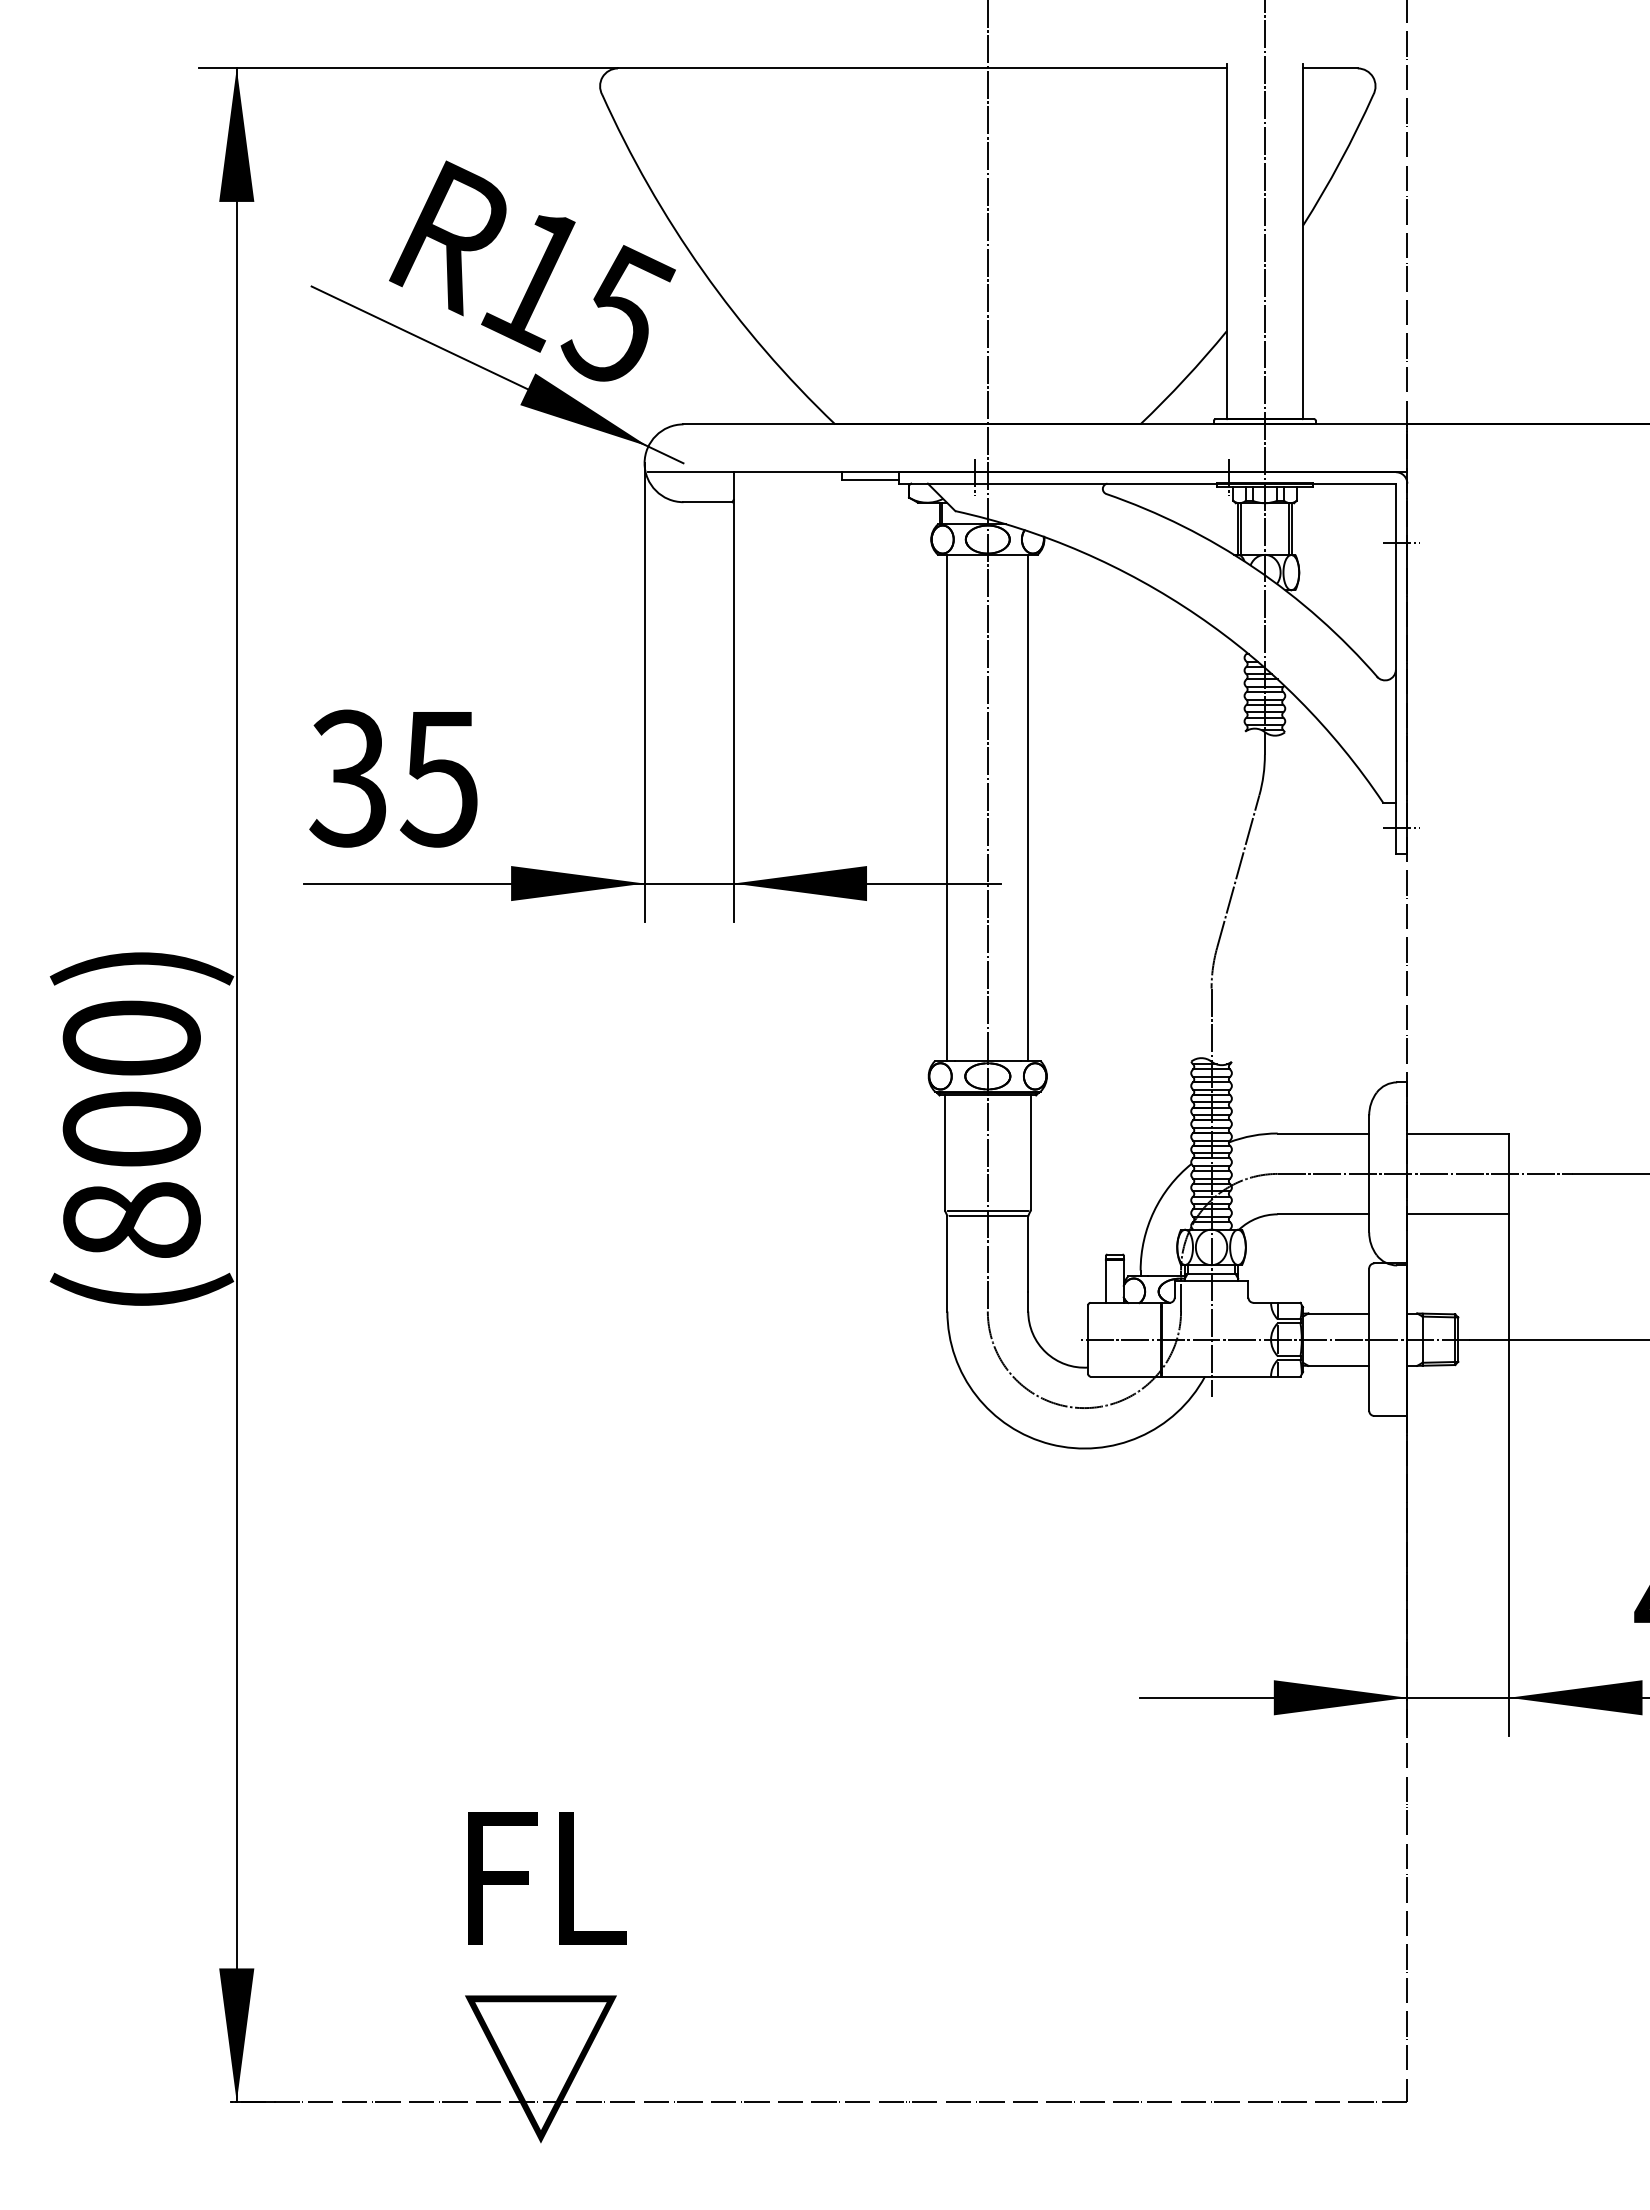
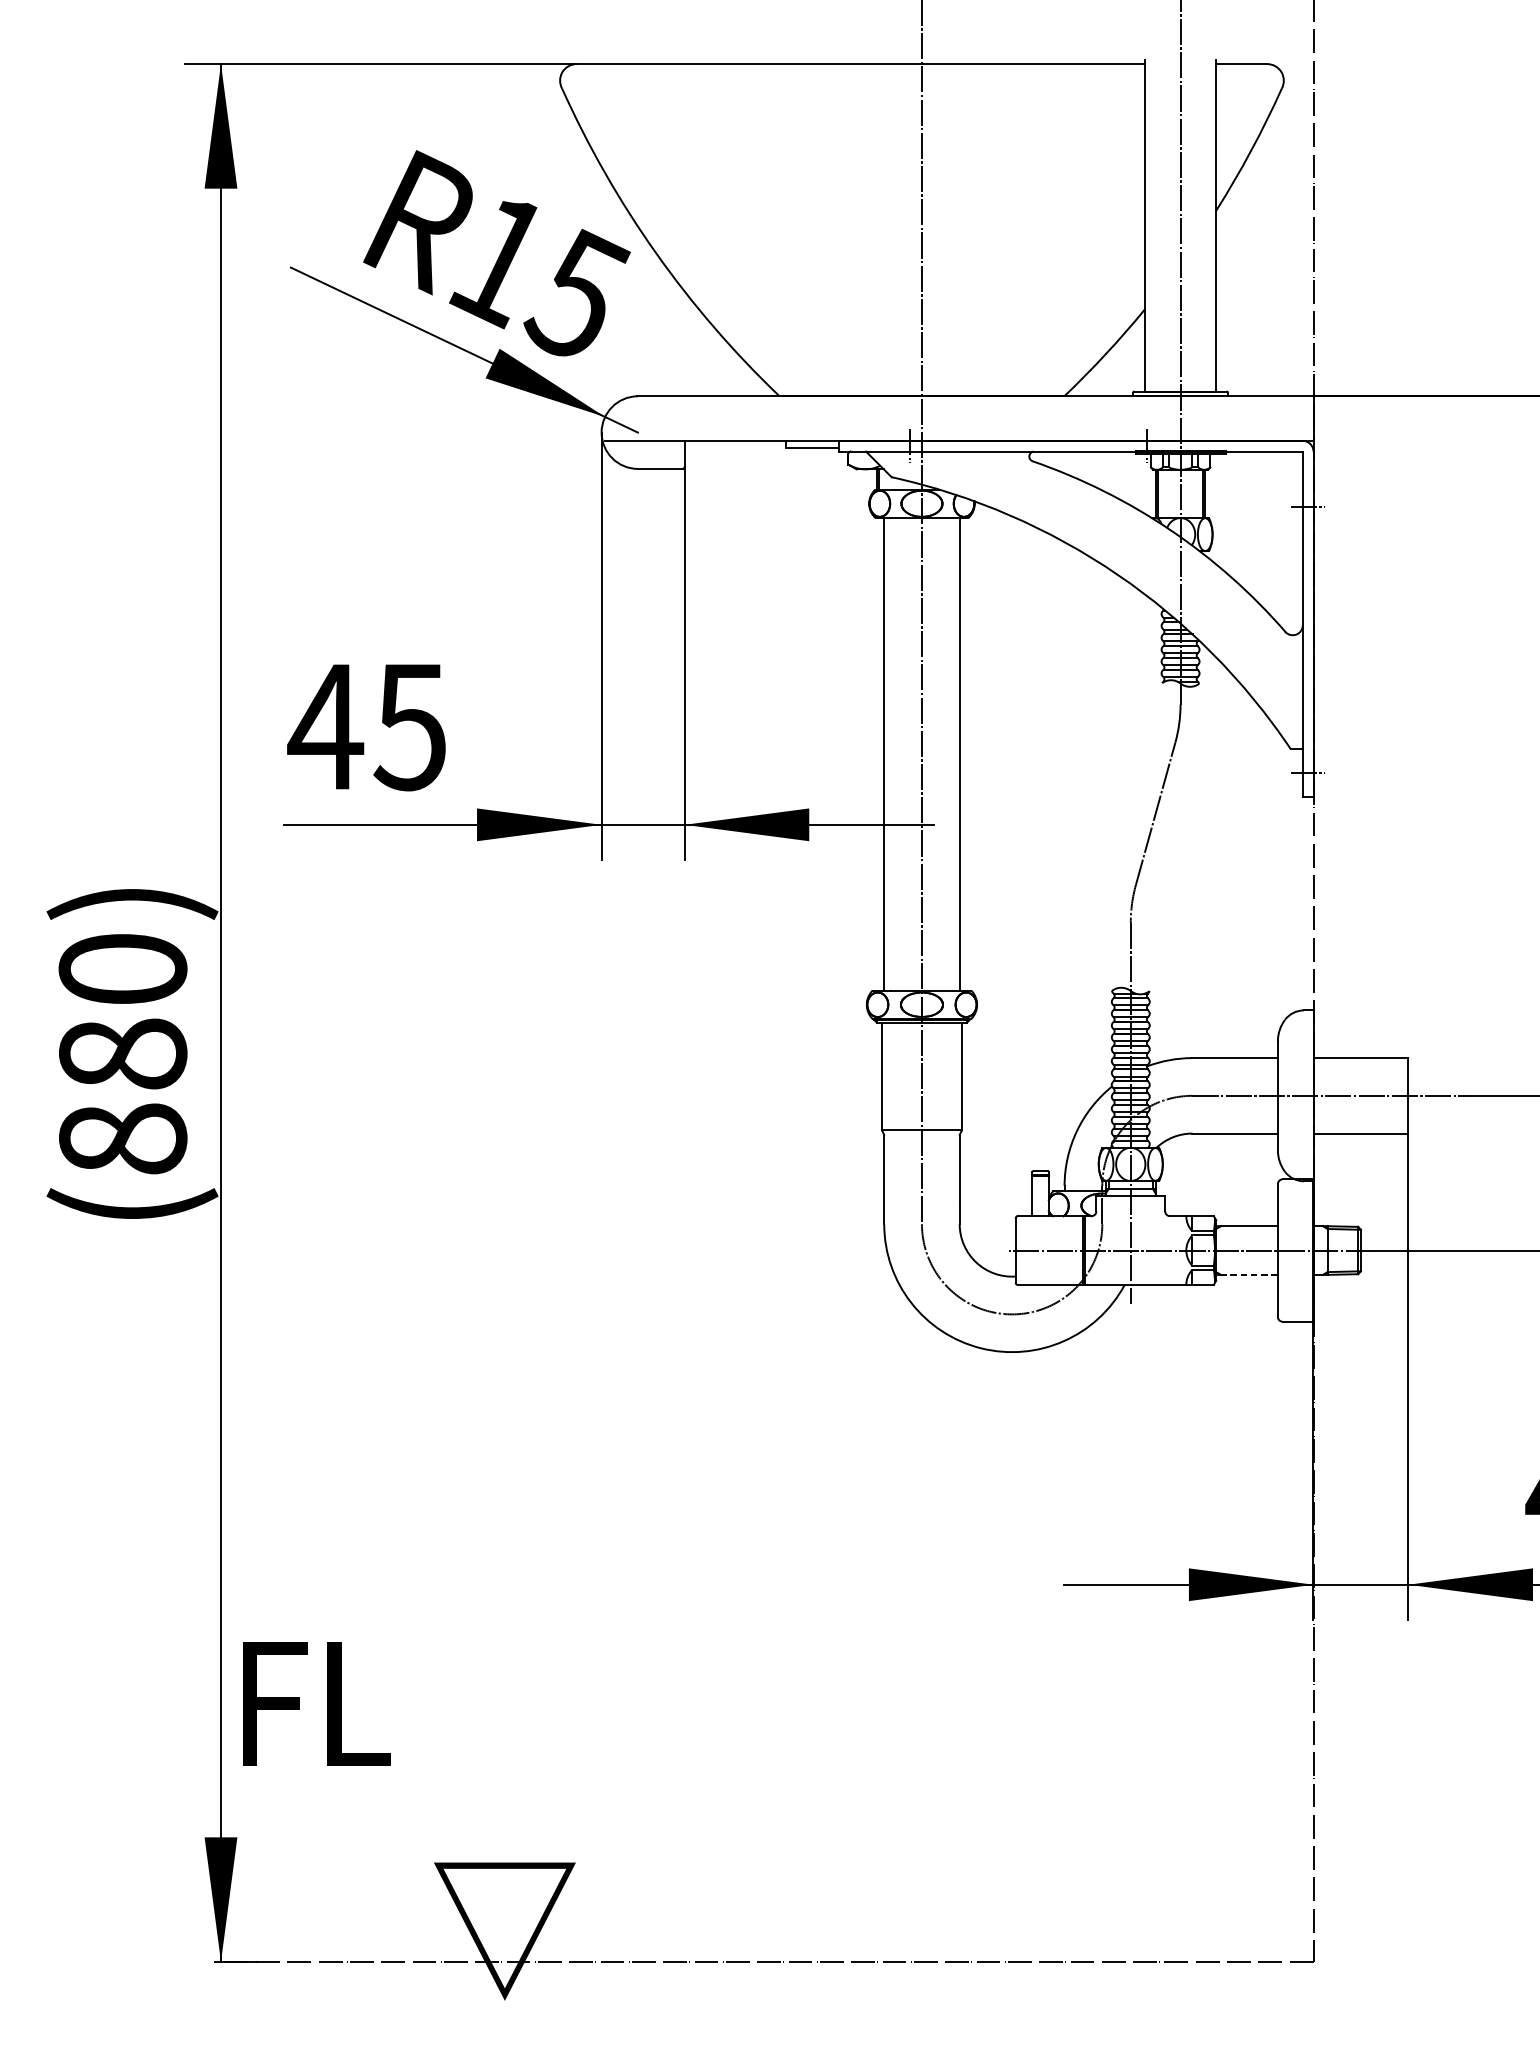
text: (348, 778) -> (325, 726), 35 -> 45
text: (131, 1128) -> (122, 1053), 800 -> 880
line: (987, 1215) -> (921, 1134), removed
line: (1338, 1365) -> (1249, 1274), solid -> dashed
text: (547, 1878) -> (316, 1703), moved

